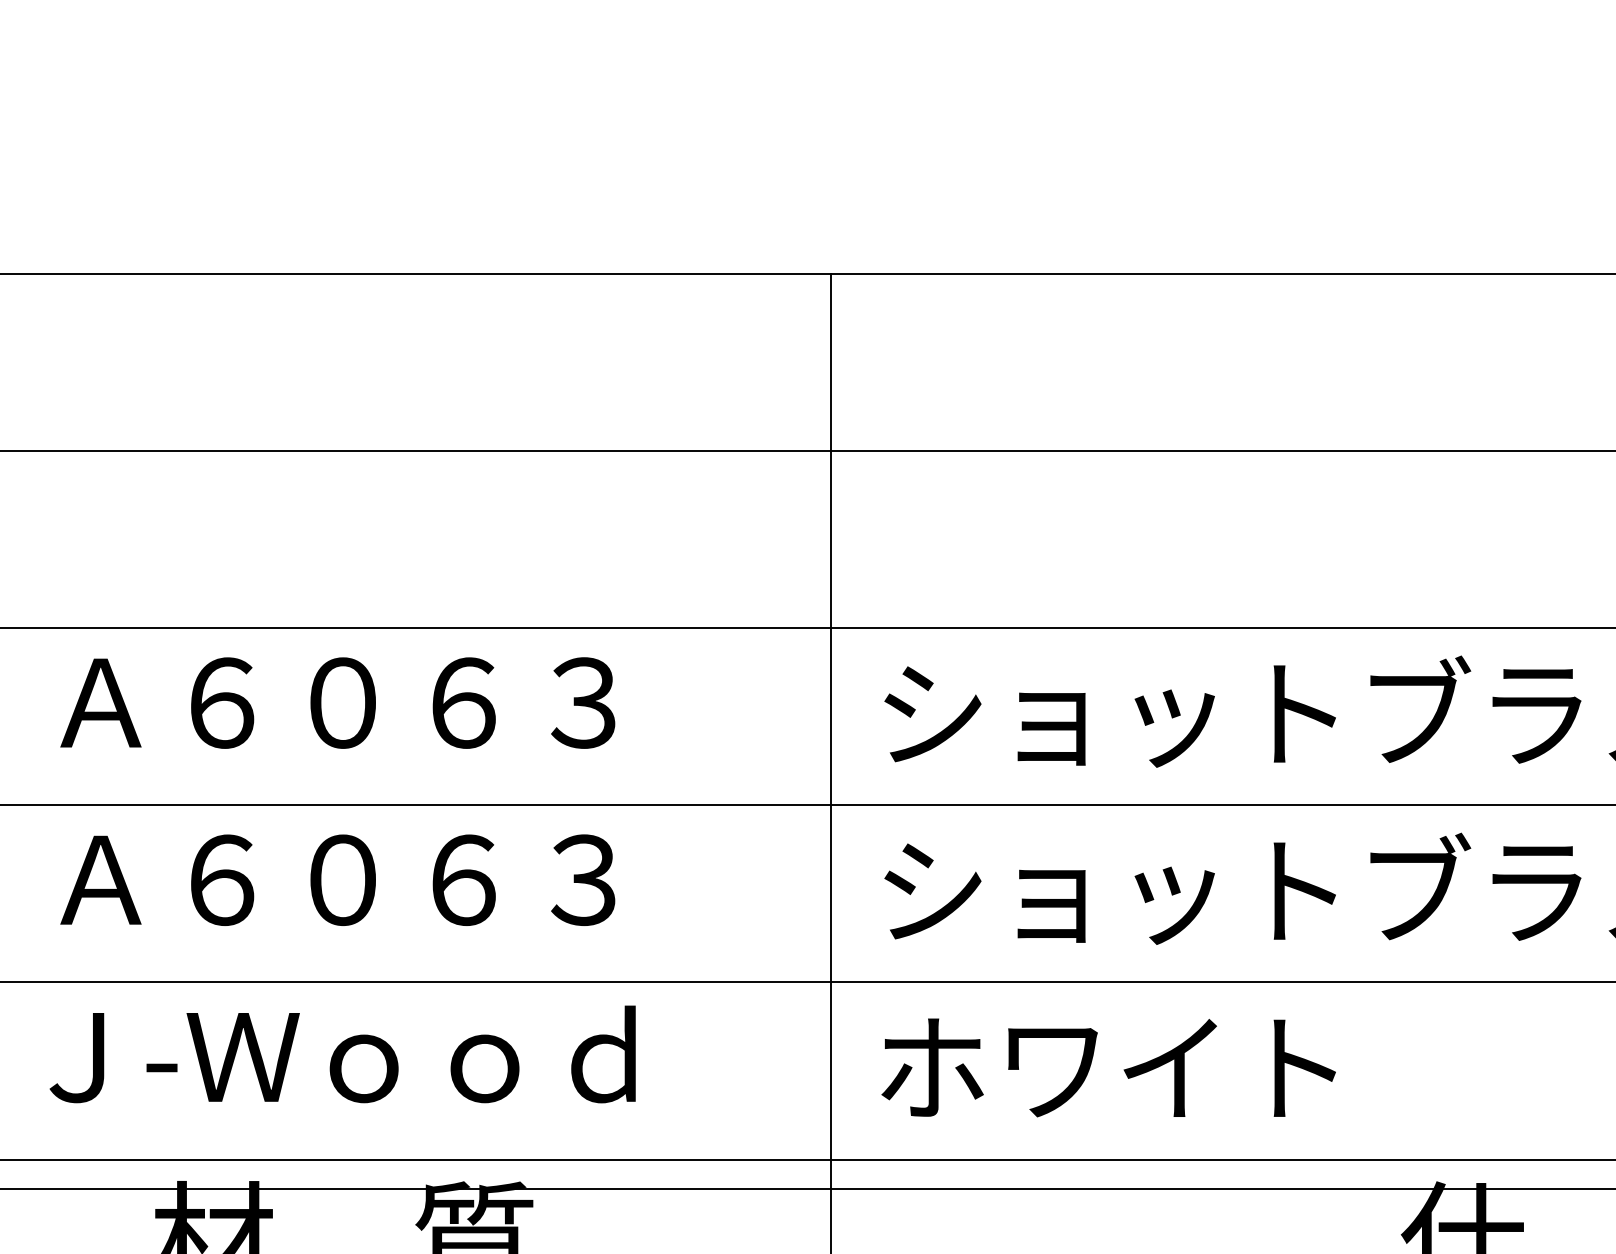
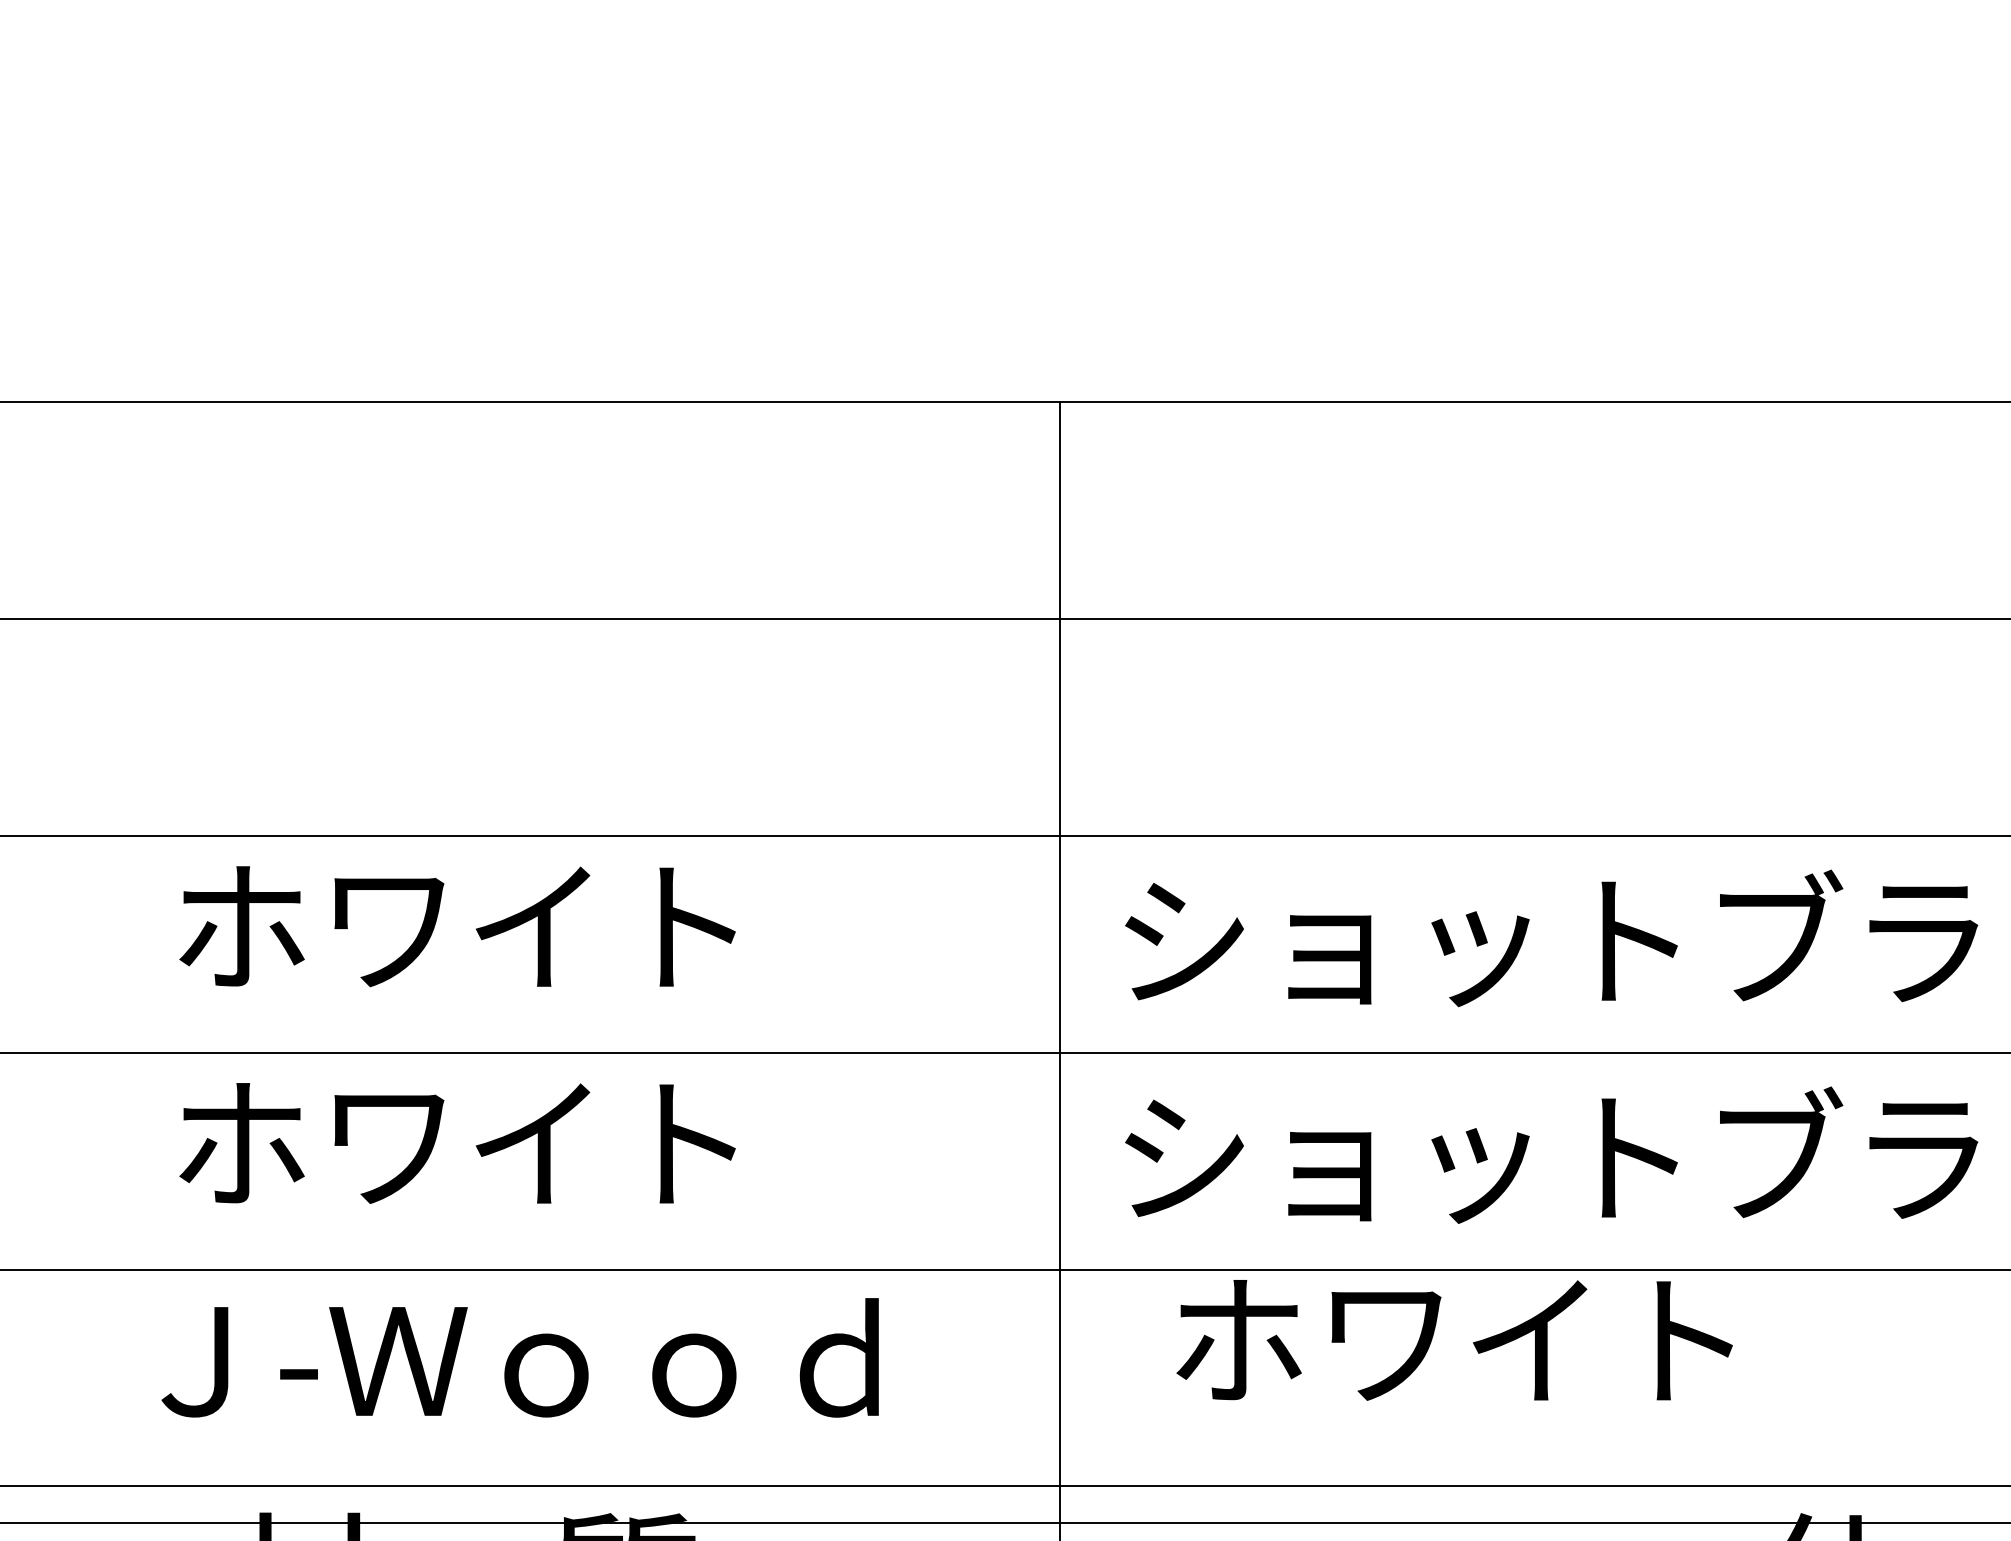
text: (337, 701) -> (455, 926), Ａ６０６３ -> ホワイト
text: (337, 879) -> (455, 1143), Ａ６０６３ -> ホワイト
text: (342, 1054) -> (519, 1357), moved
text: (1108, 1068) -> (1454, 1340), moved

